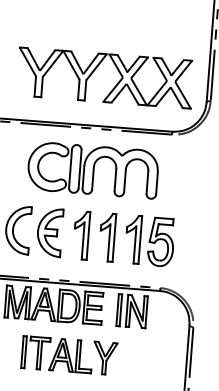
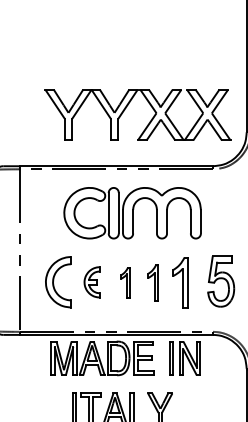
part: (49, 232) -> (91, 282), size x0.6
part: (81, 235) -> (125, 282), size x0.6
part: (107, 237) -> (153, 282), size x0.7
part: (161, 242) -> (221, 281), moved

